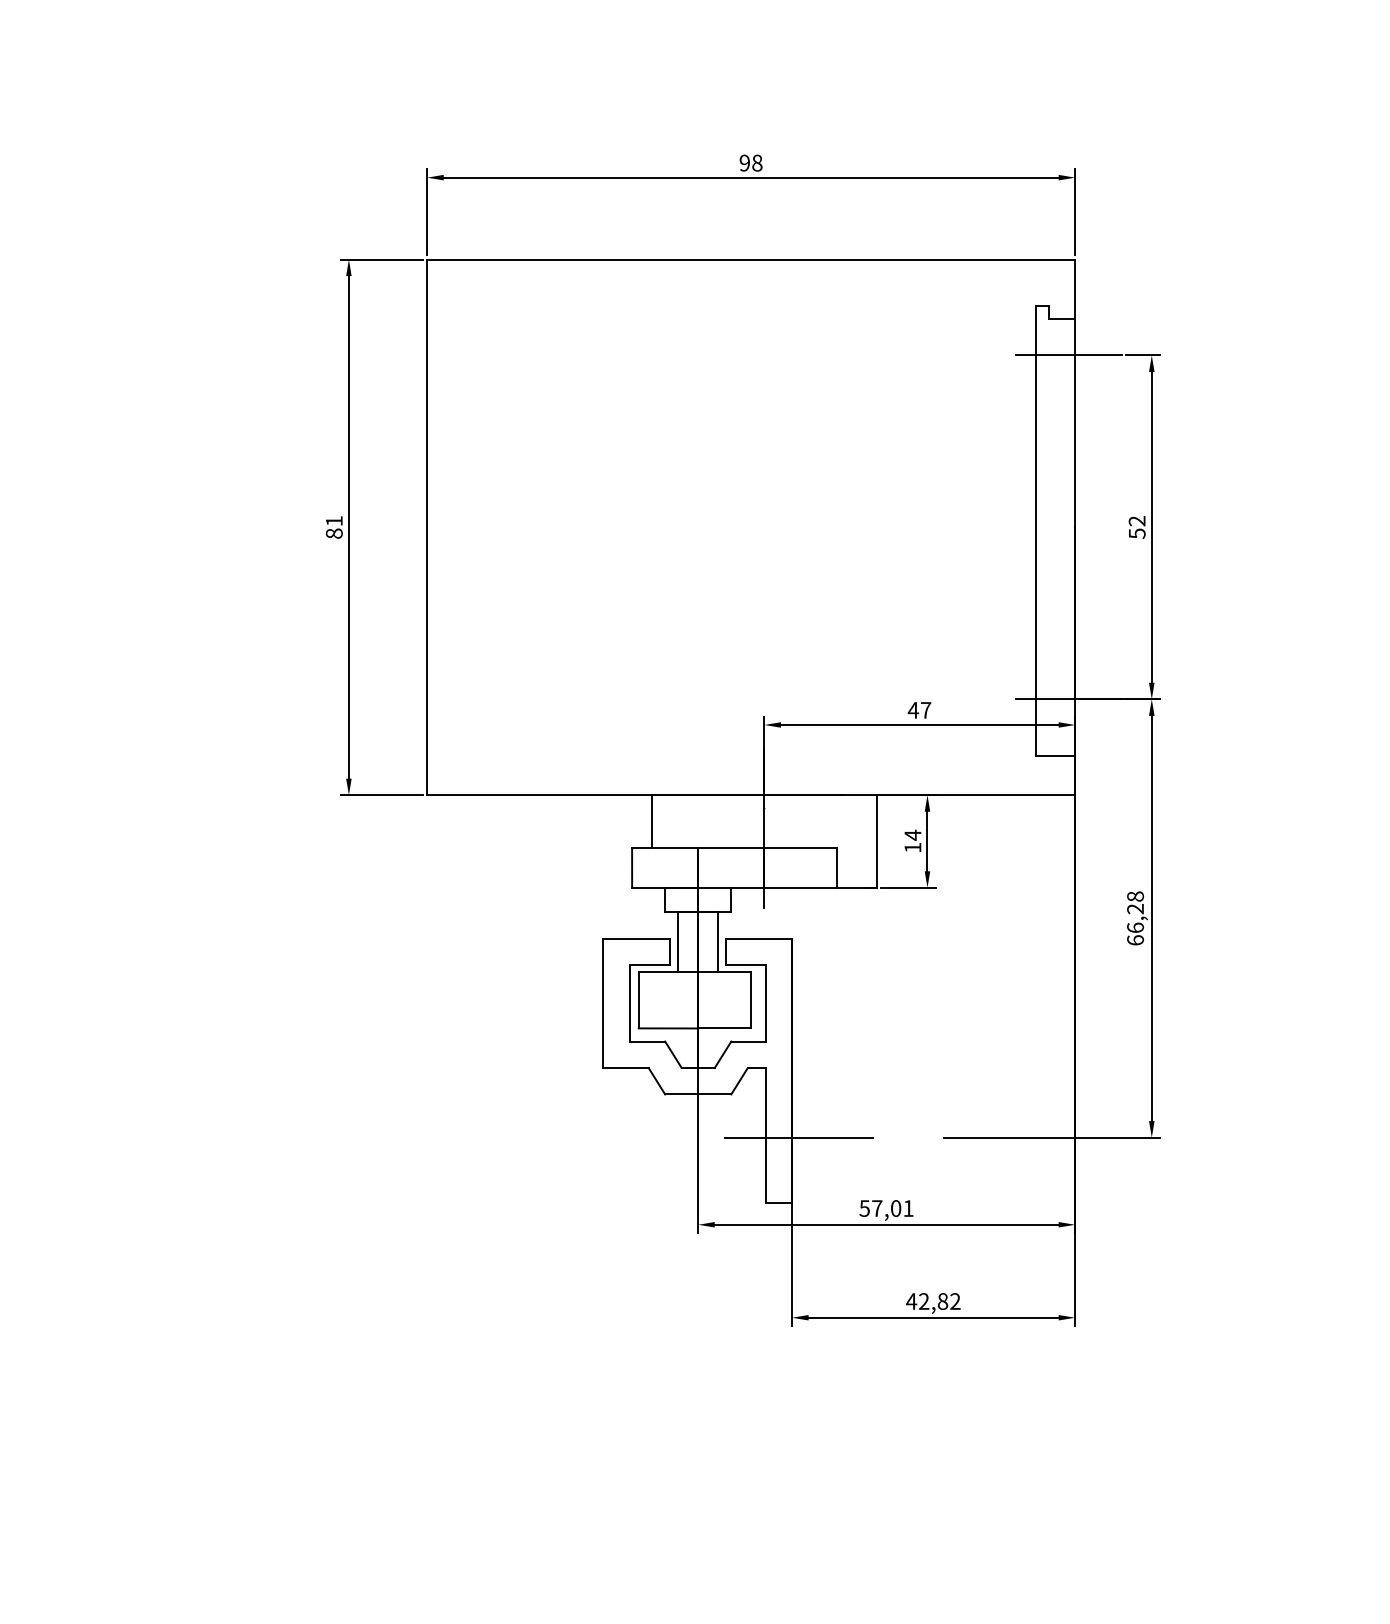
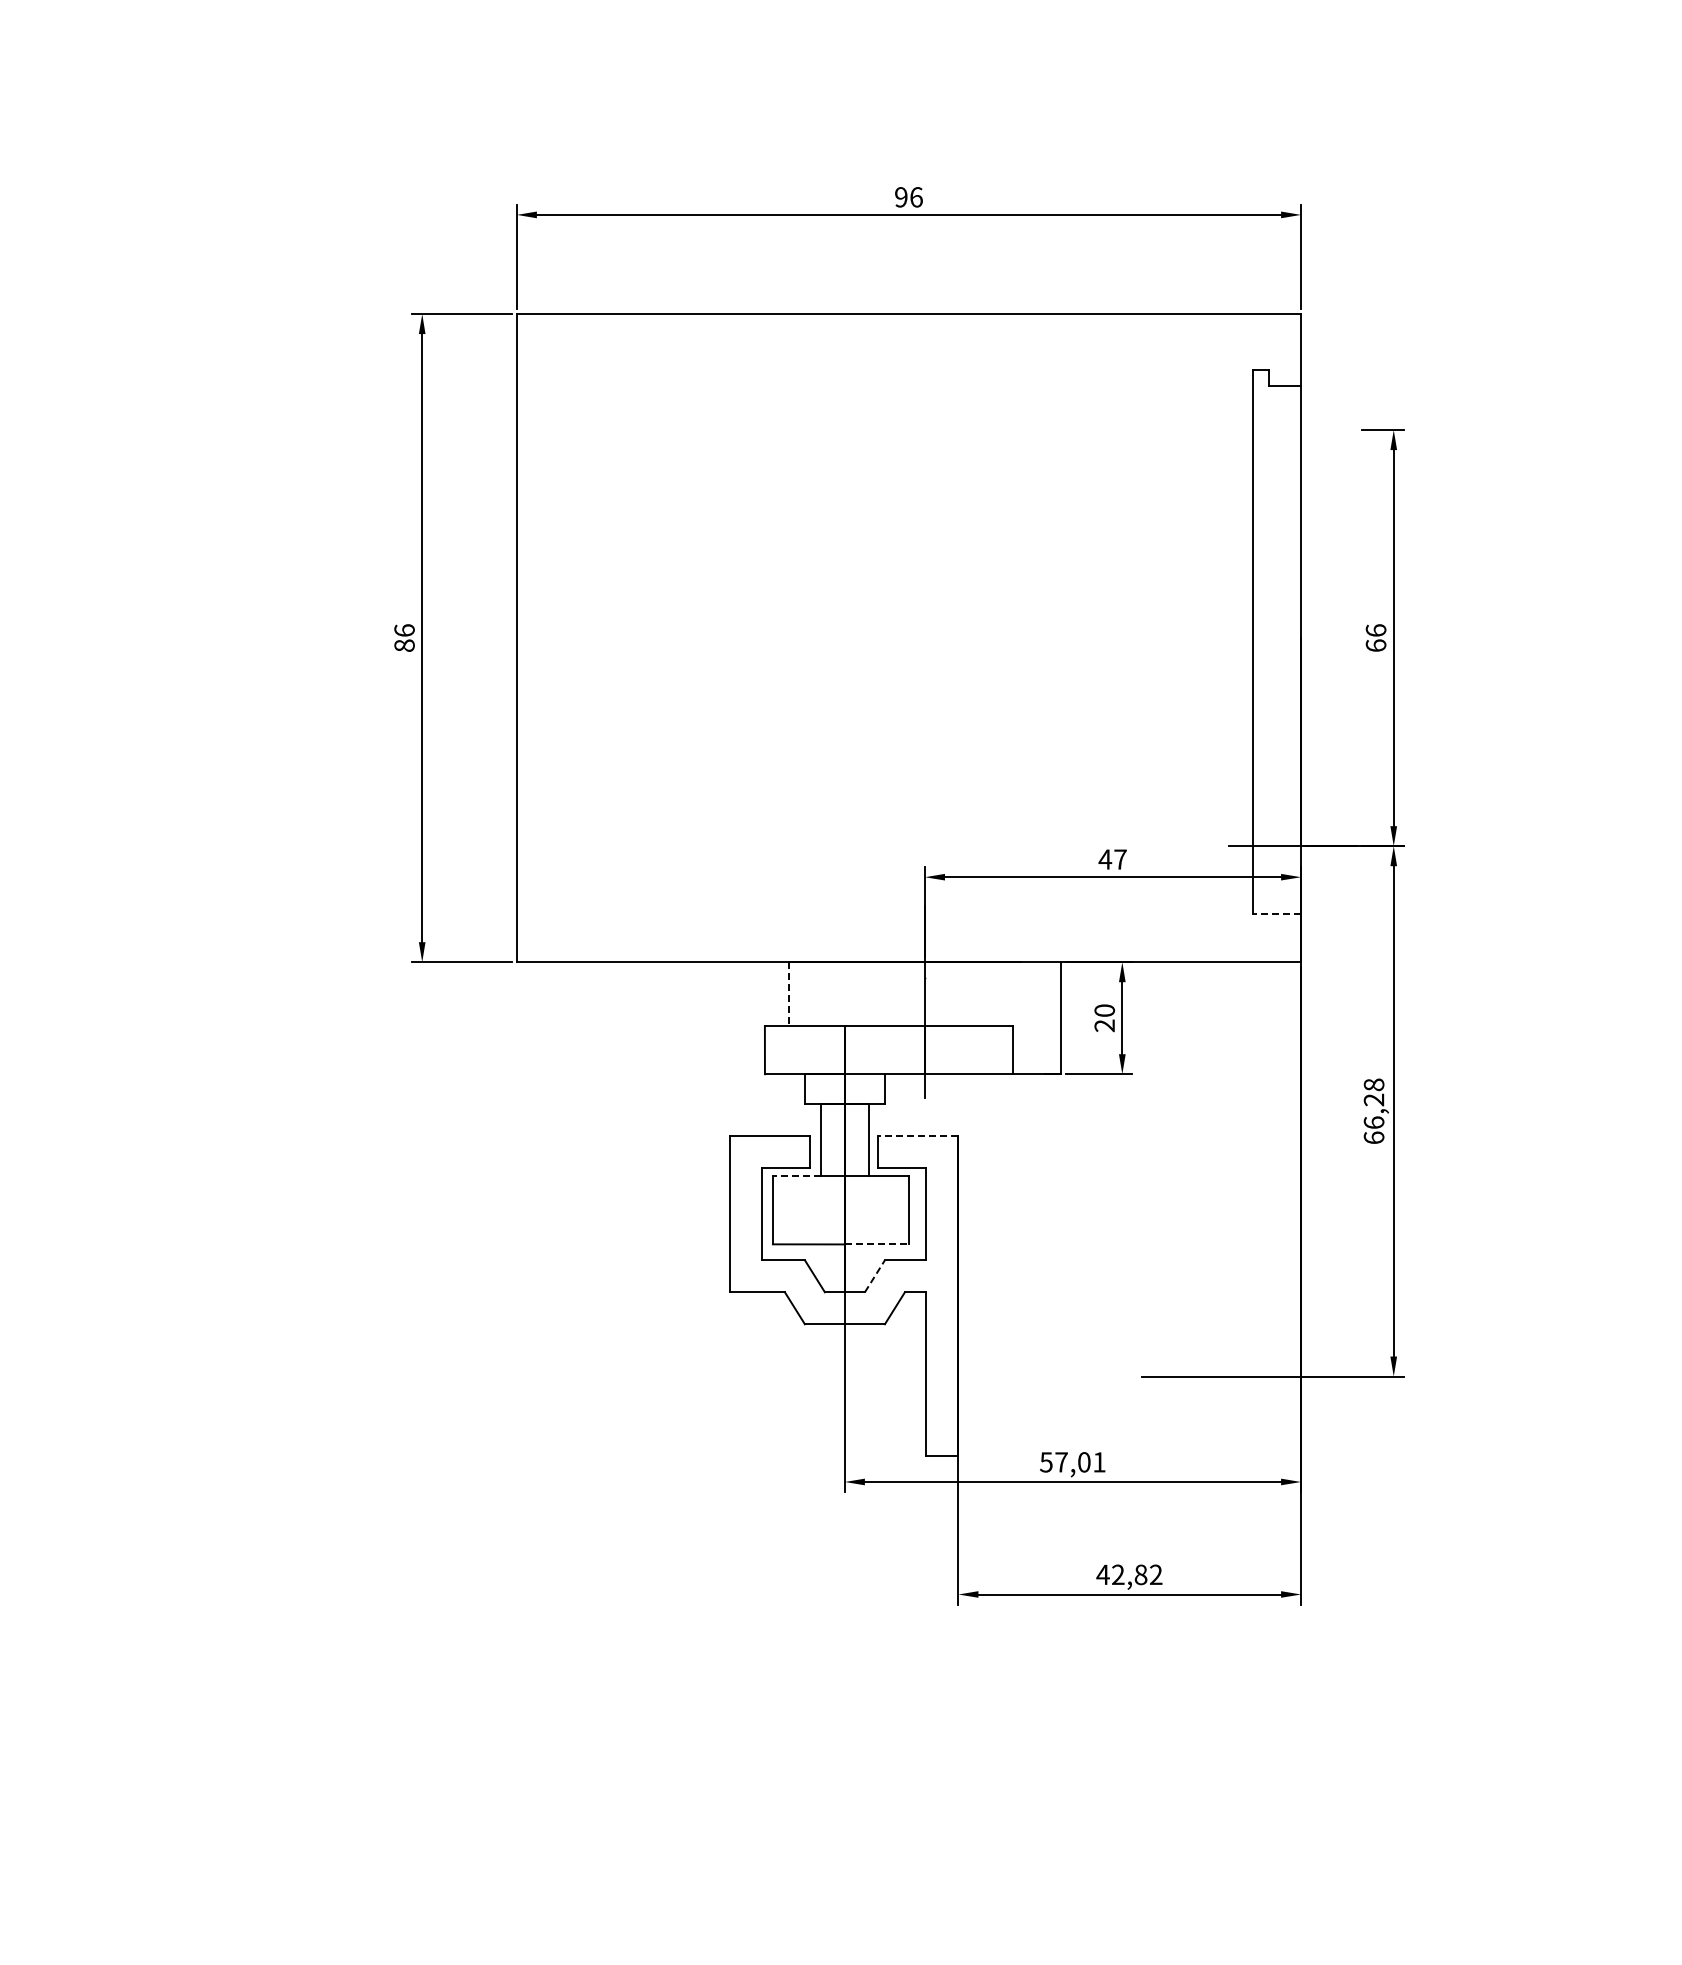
text: (757, 163) -> (916, 197), 98 -> 96
line: (1068, 355) -> (1293, 430), removed
text: (334, 521) -> (404, 630), 81 -> 86
text: (1136, 527) -> (1375, 638), 52 -> 66
line: (1054, 755) -> (1276, 914), solid -> dashed
line: (651, 821) -> (788, 994), solid -> dashed
text: (912, 841) -> (1104, 1018), 14 -> 20
line: (758, 938) -> (917, 1135), solid -> dashed
line: (658, 971) -> (796, 1175), solid -> dashed
line: (725, 1028) -> (877, 1244), solid -> dashed
line: (722, 1054) -> (874, 1276), solid -> dashed
line: (798, 1137) -> (966, 1376), removed

